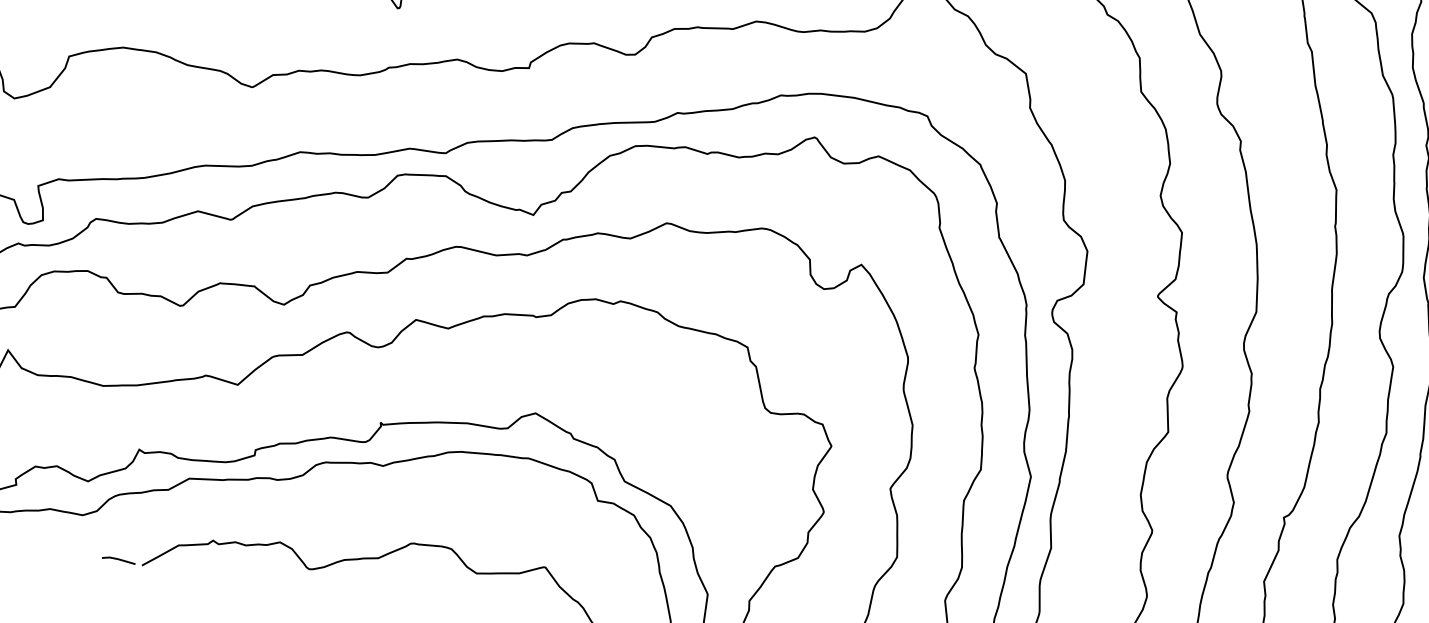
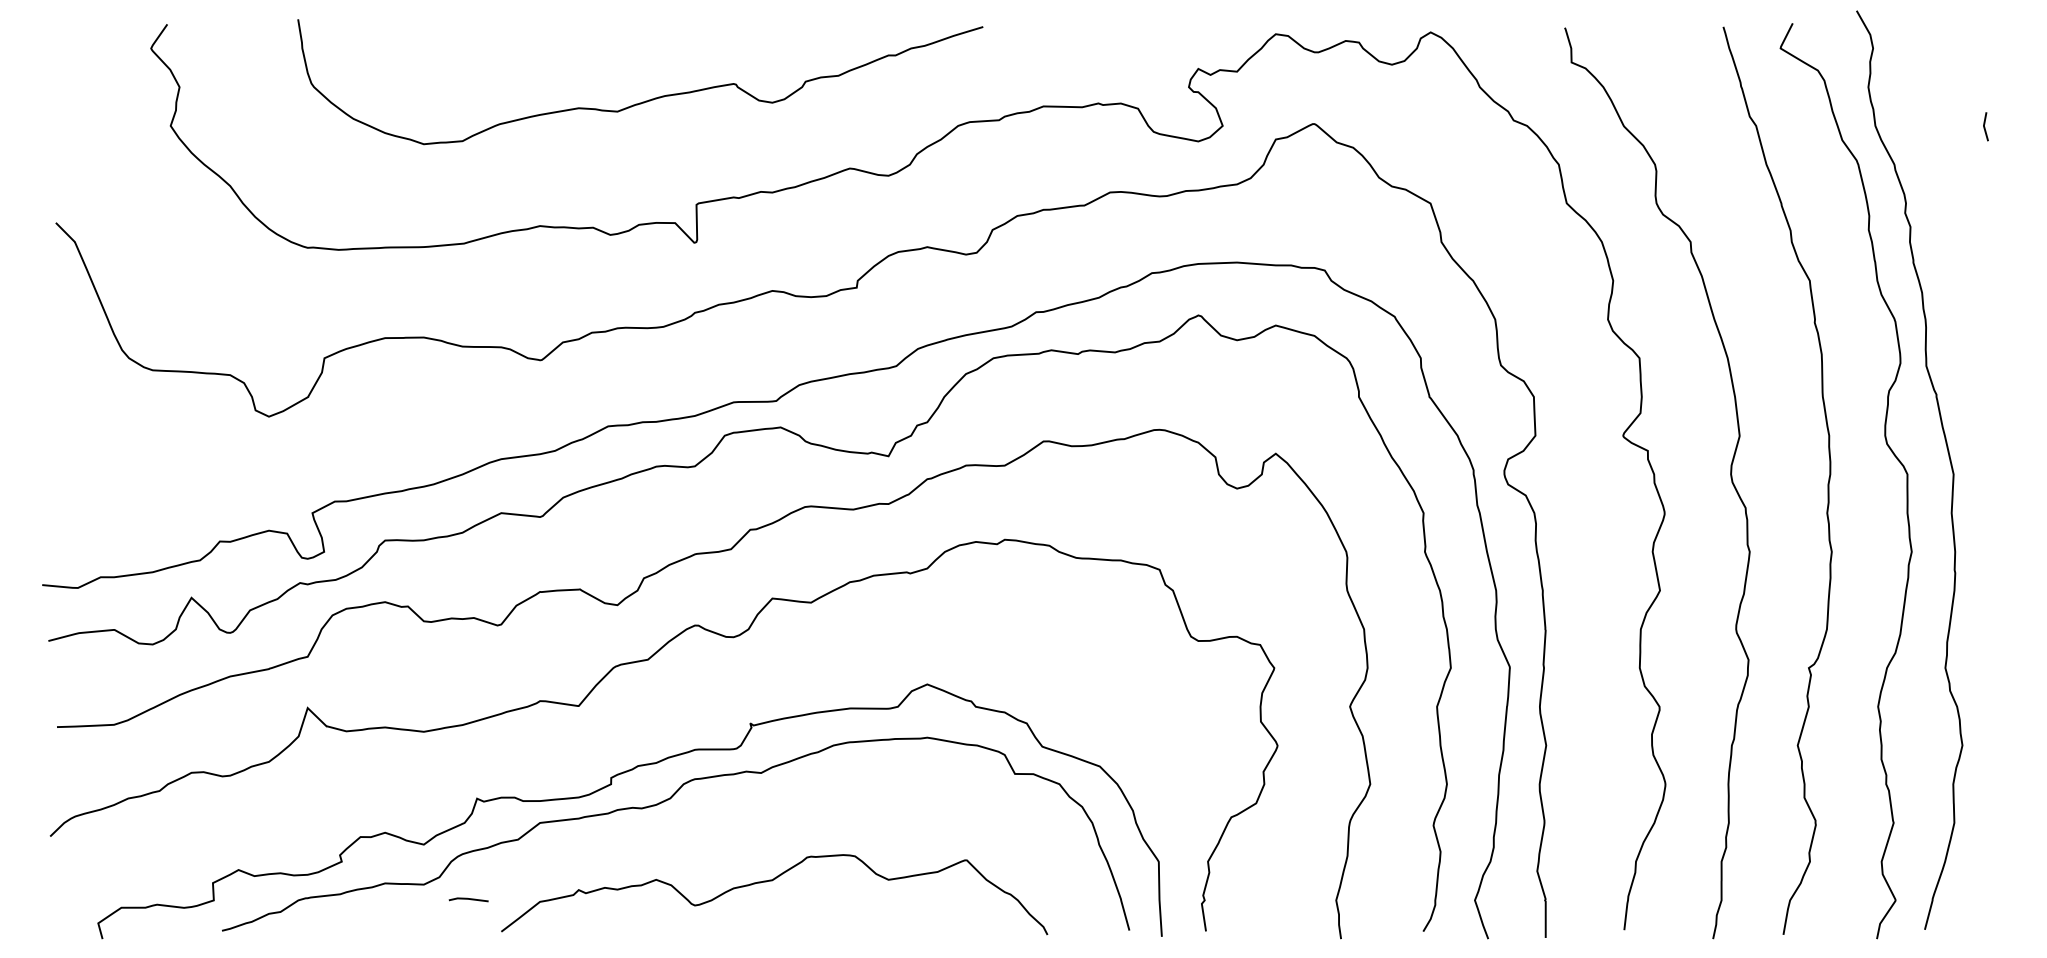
line: (118, 559) -> (468, 899), moved

